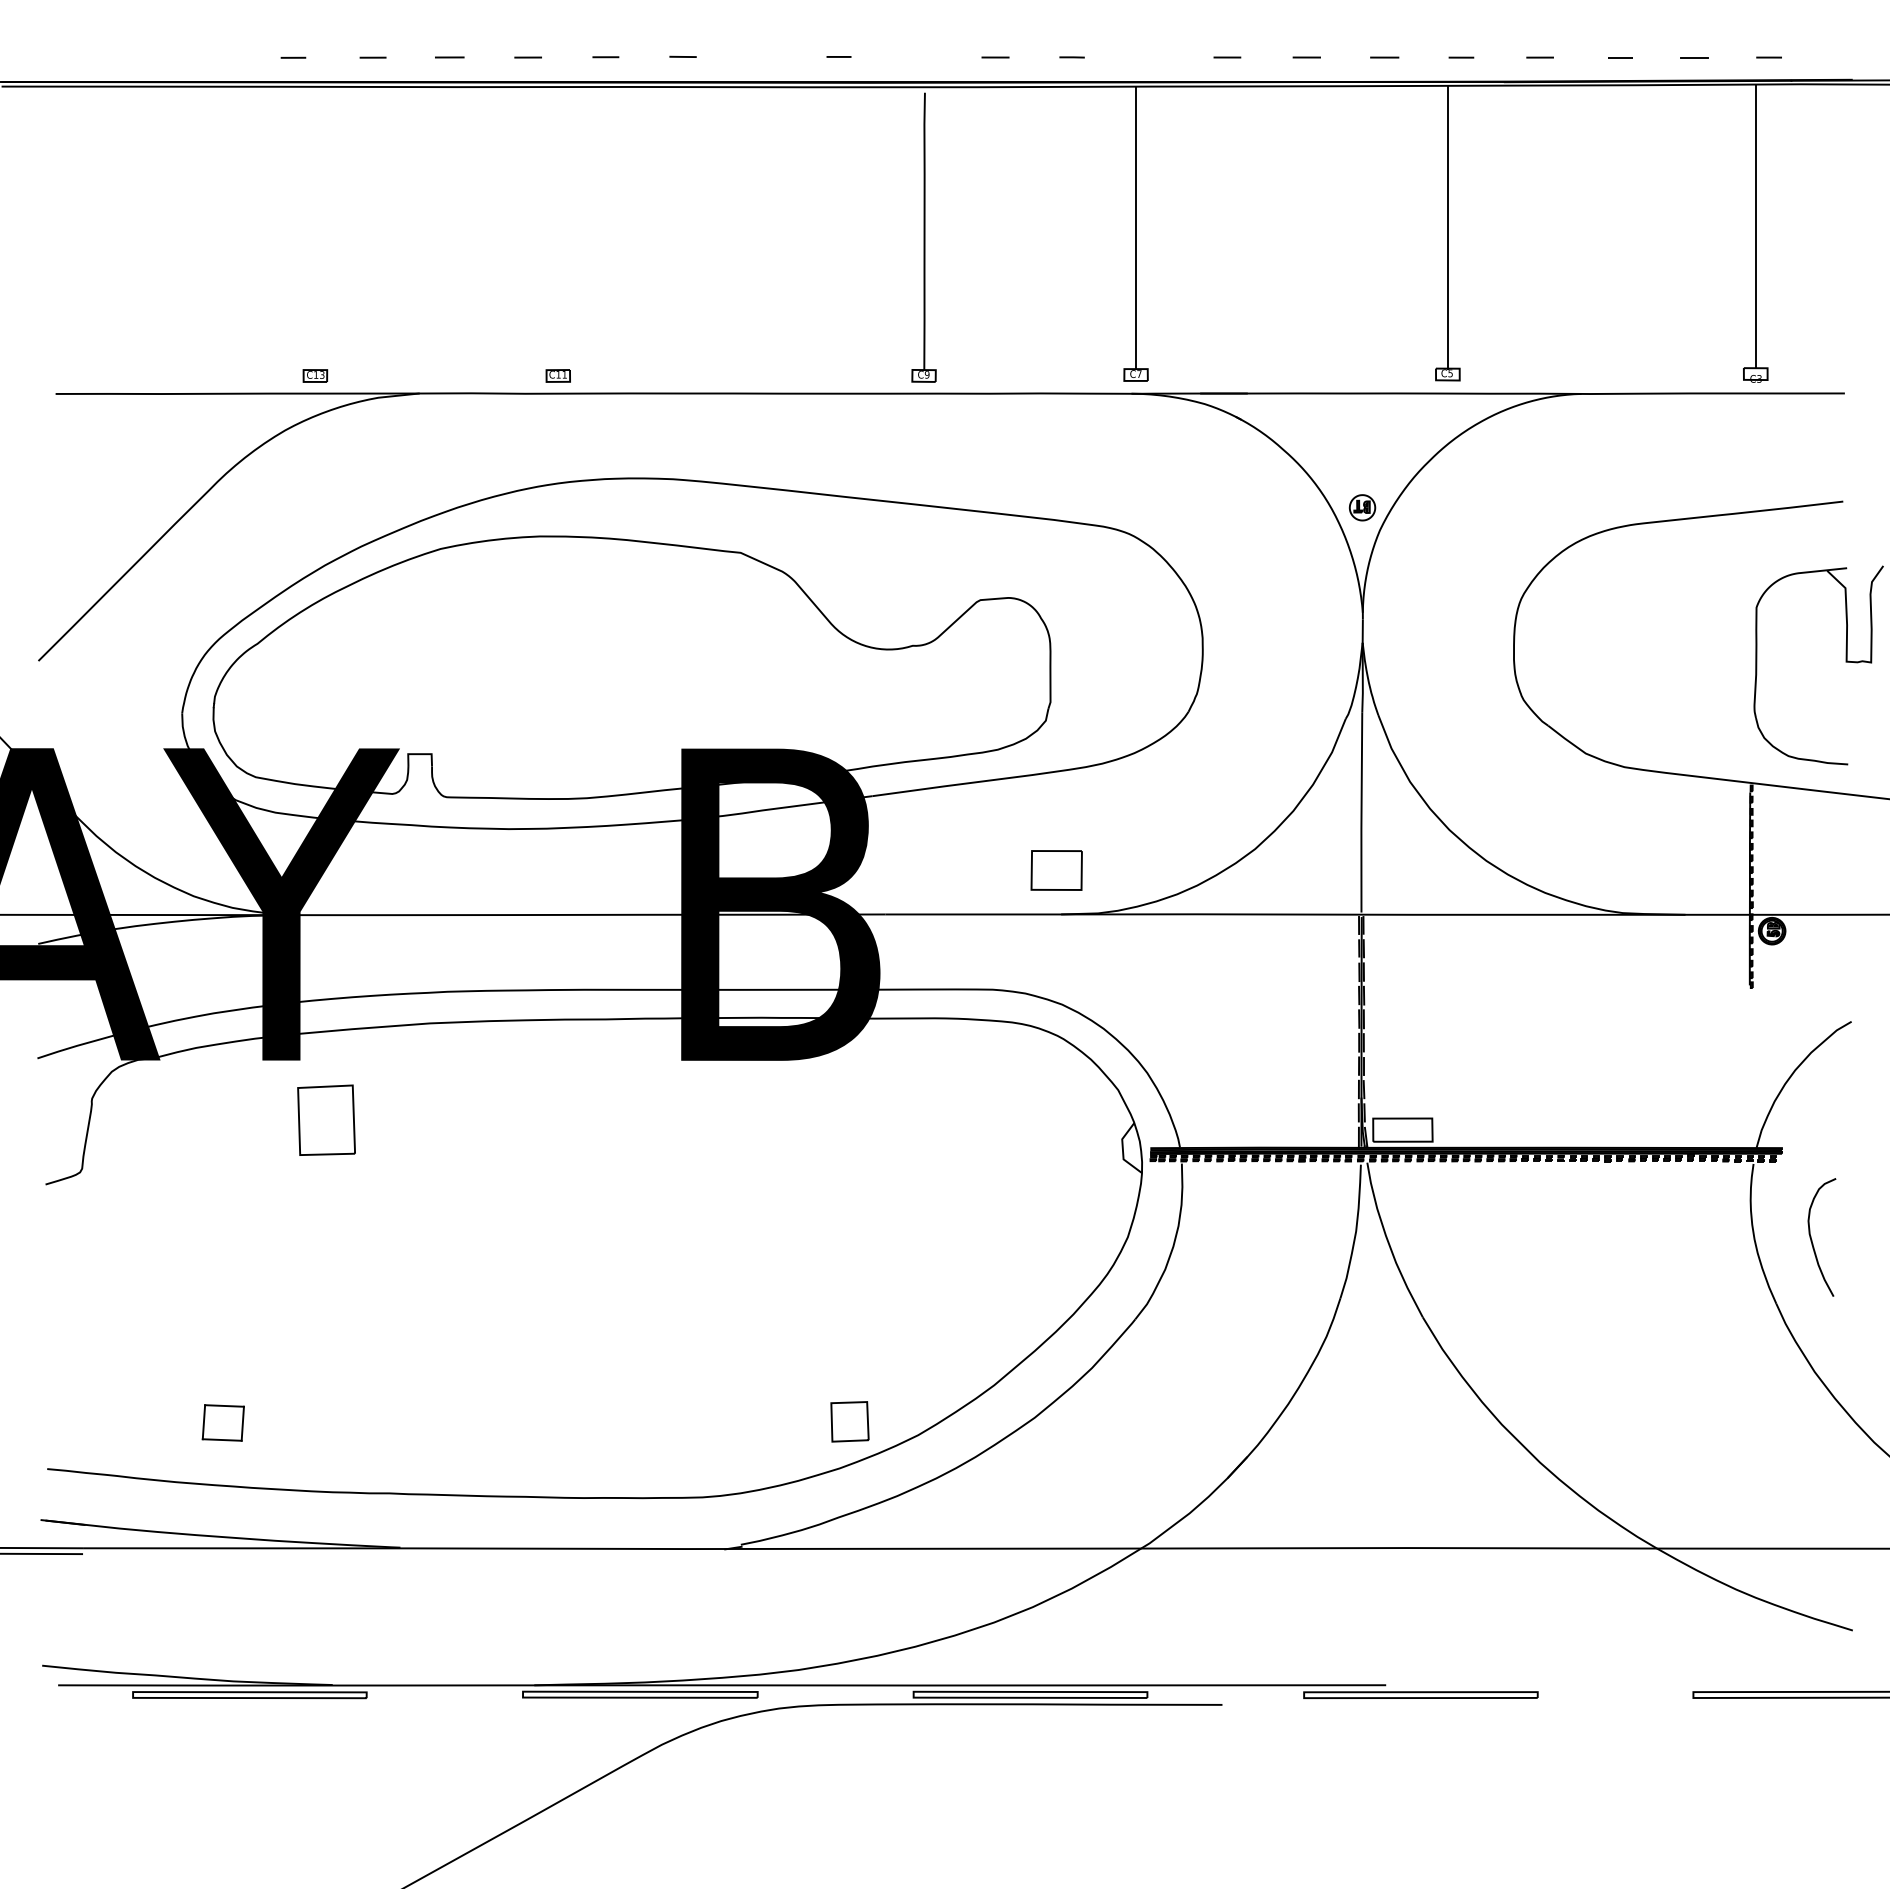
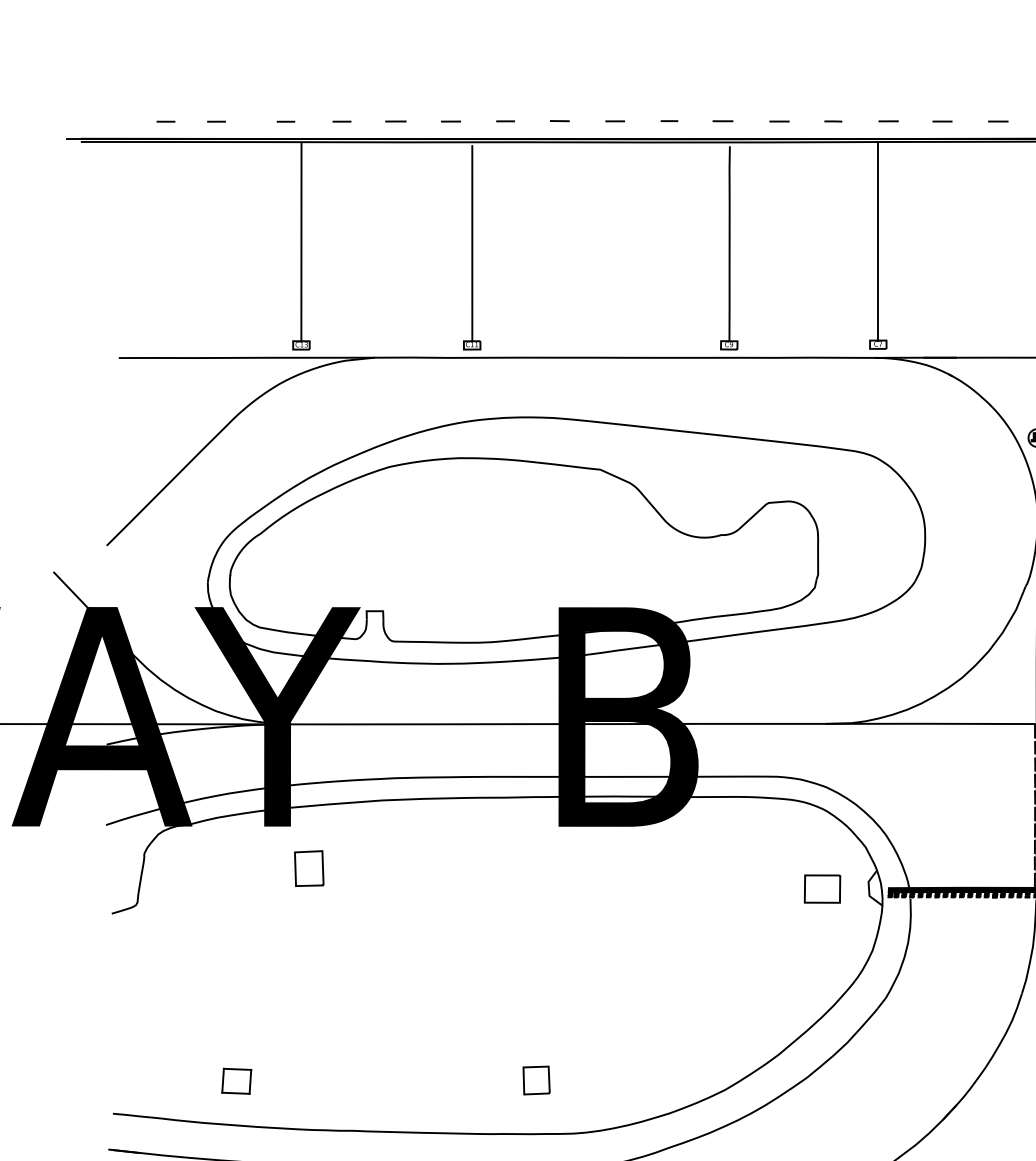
line: (914, 56) -> (722, 120), added
line: (122, 57) -> (165, 121), added
line: (194, 57) -> (216, 121), added
line: (761, 57) -> (615, 121), added
line: (1150, 57) -> (888, 121), added
line: (315, 228) -> (301, 241), added
line: (558, 230) -> (472, 243), added
part: (1056, 870) -> (822, 889), moved
part: (326, 1120) -> (309, 868), size x0.71
part: (849, 1421) -> (536, 1080), moved

